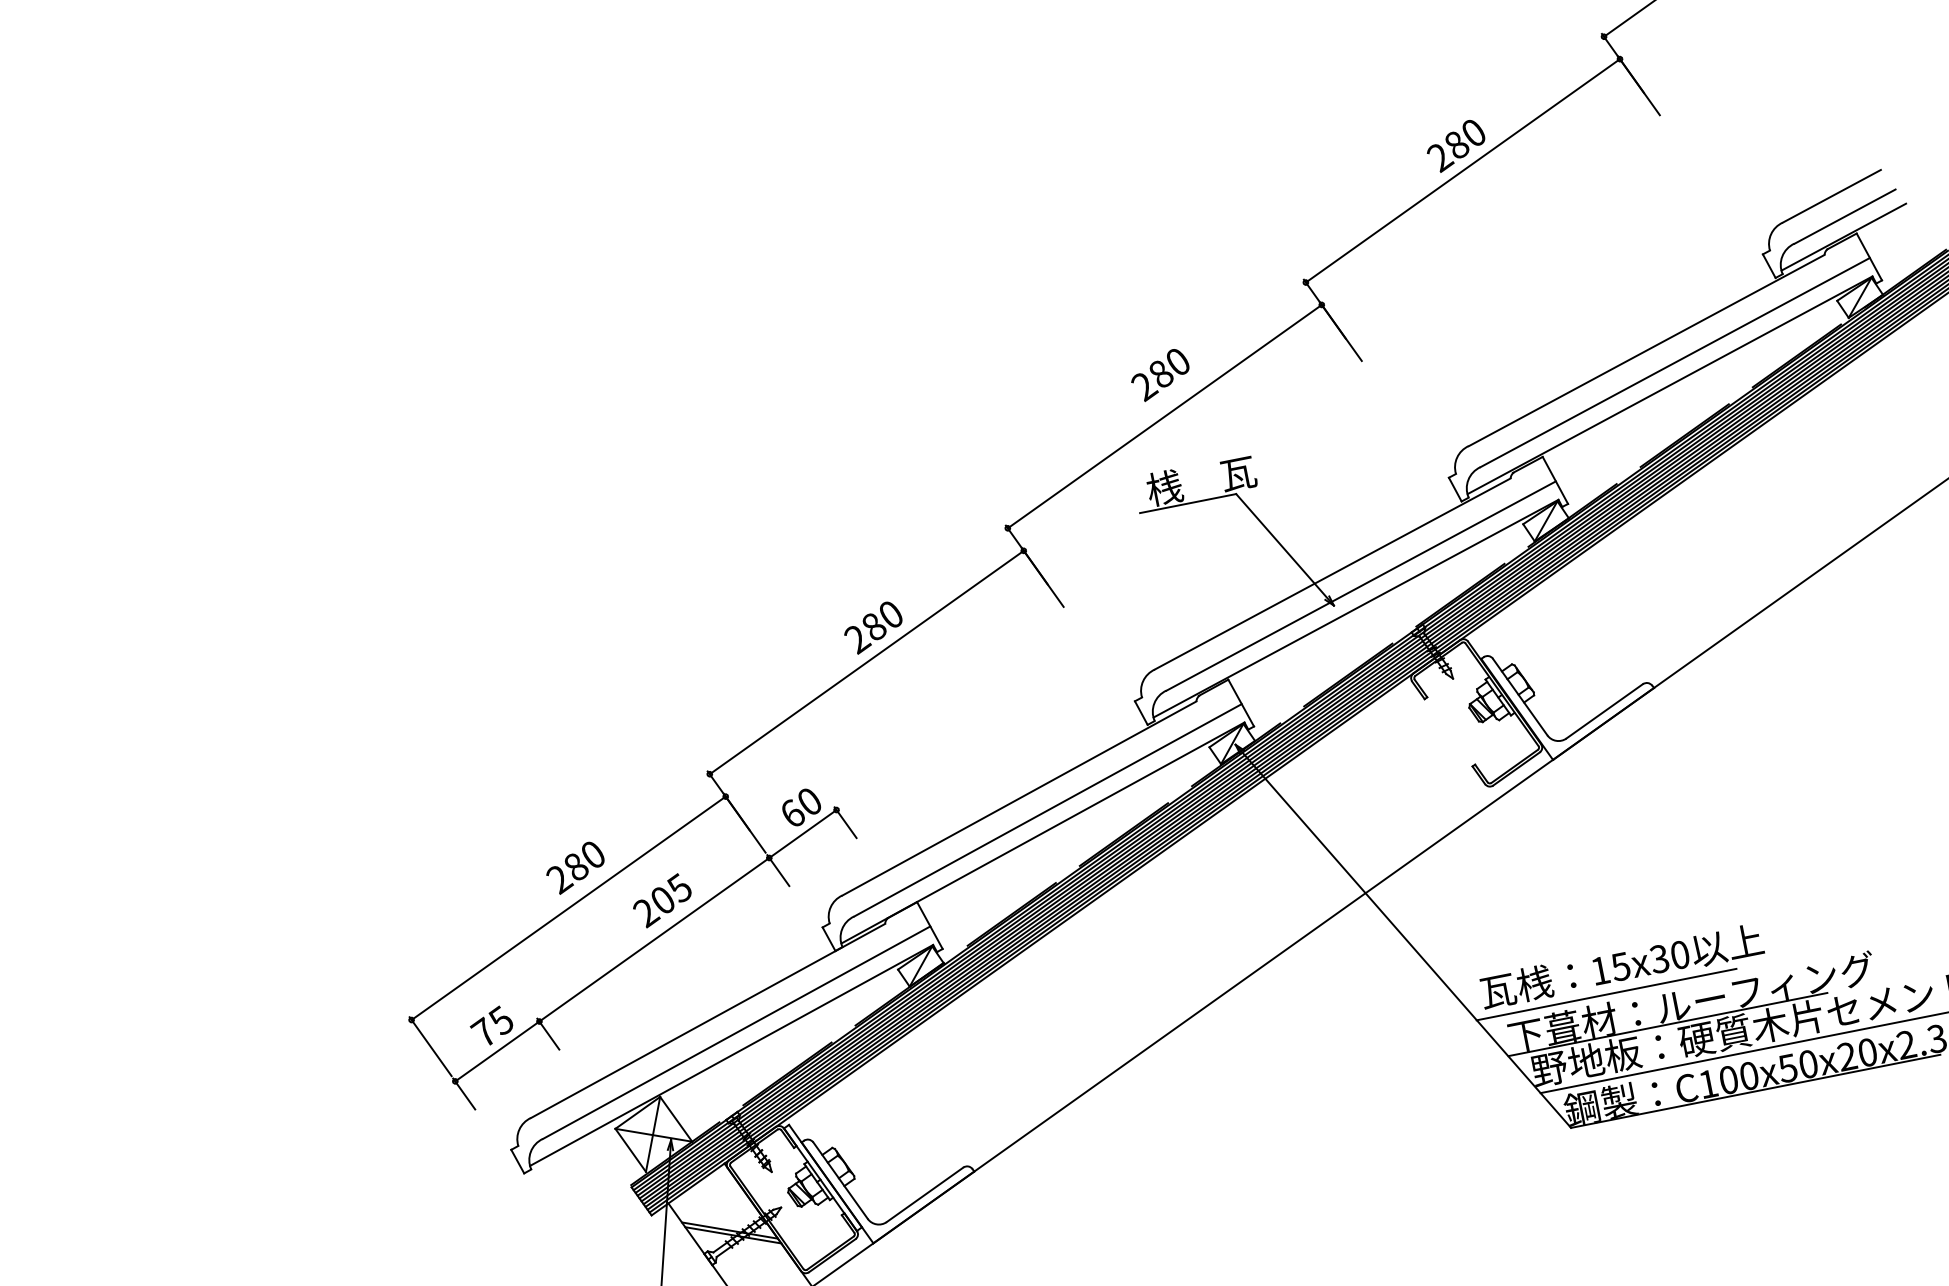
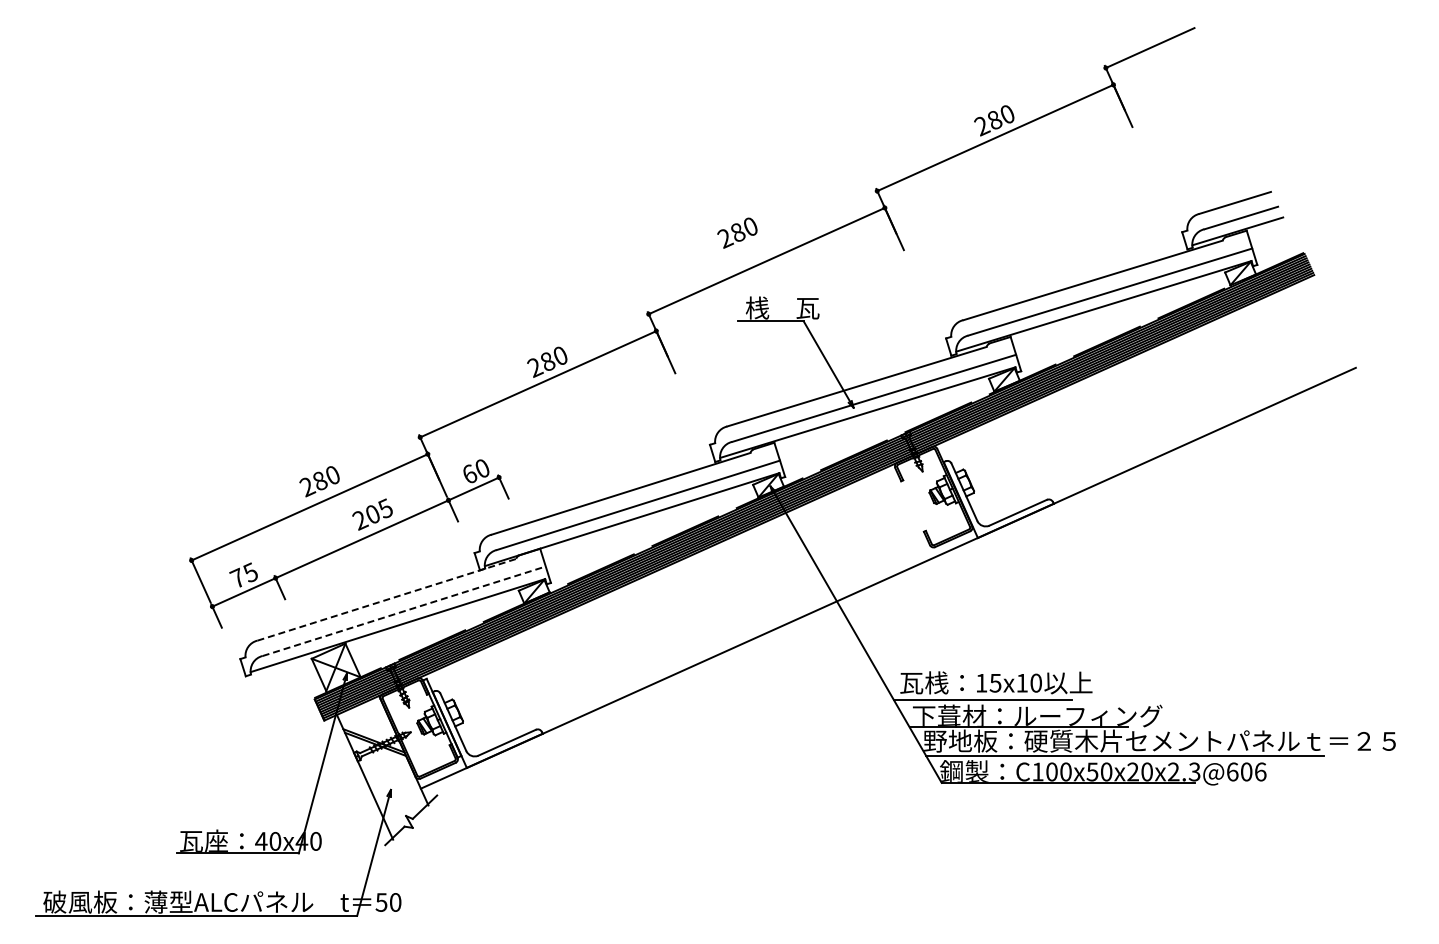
text: (1160, 374) -> (737, 232), moved
text: (1658, 958) -> (1021, 682), 15x30 -> 15x10
line: (707, 1020) -> (386, 599), solid -> dashed
line: (737, 1032) -> (404, 611), solid -> dashed

